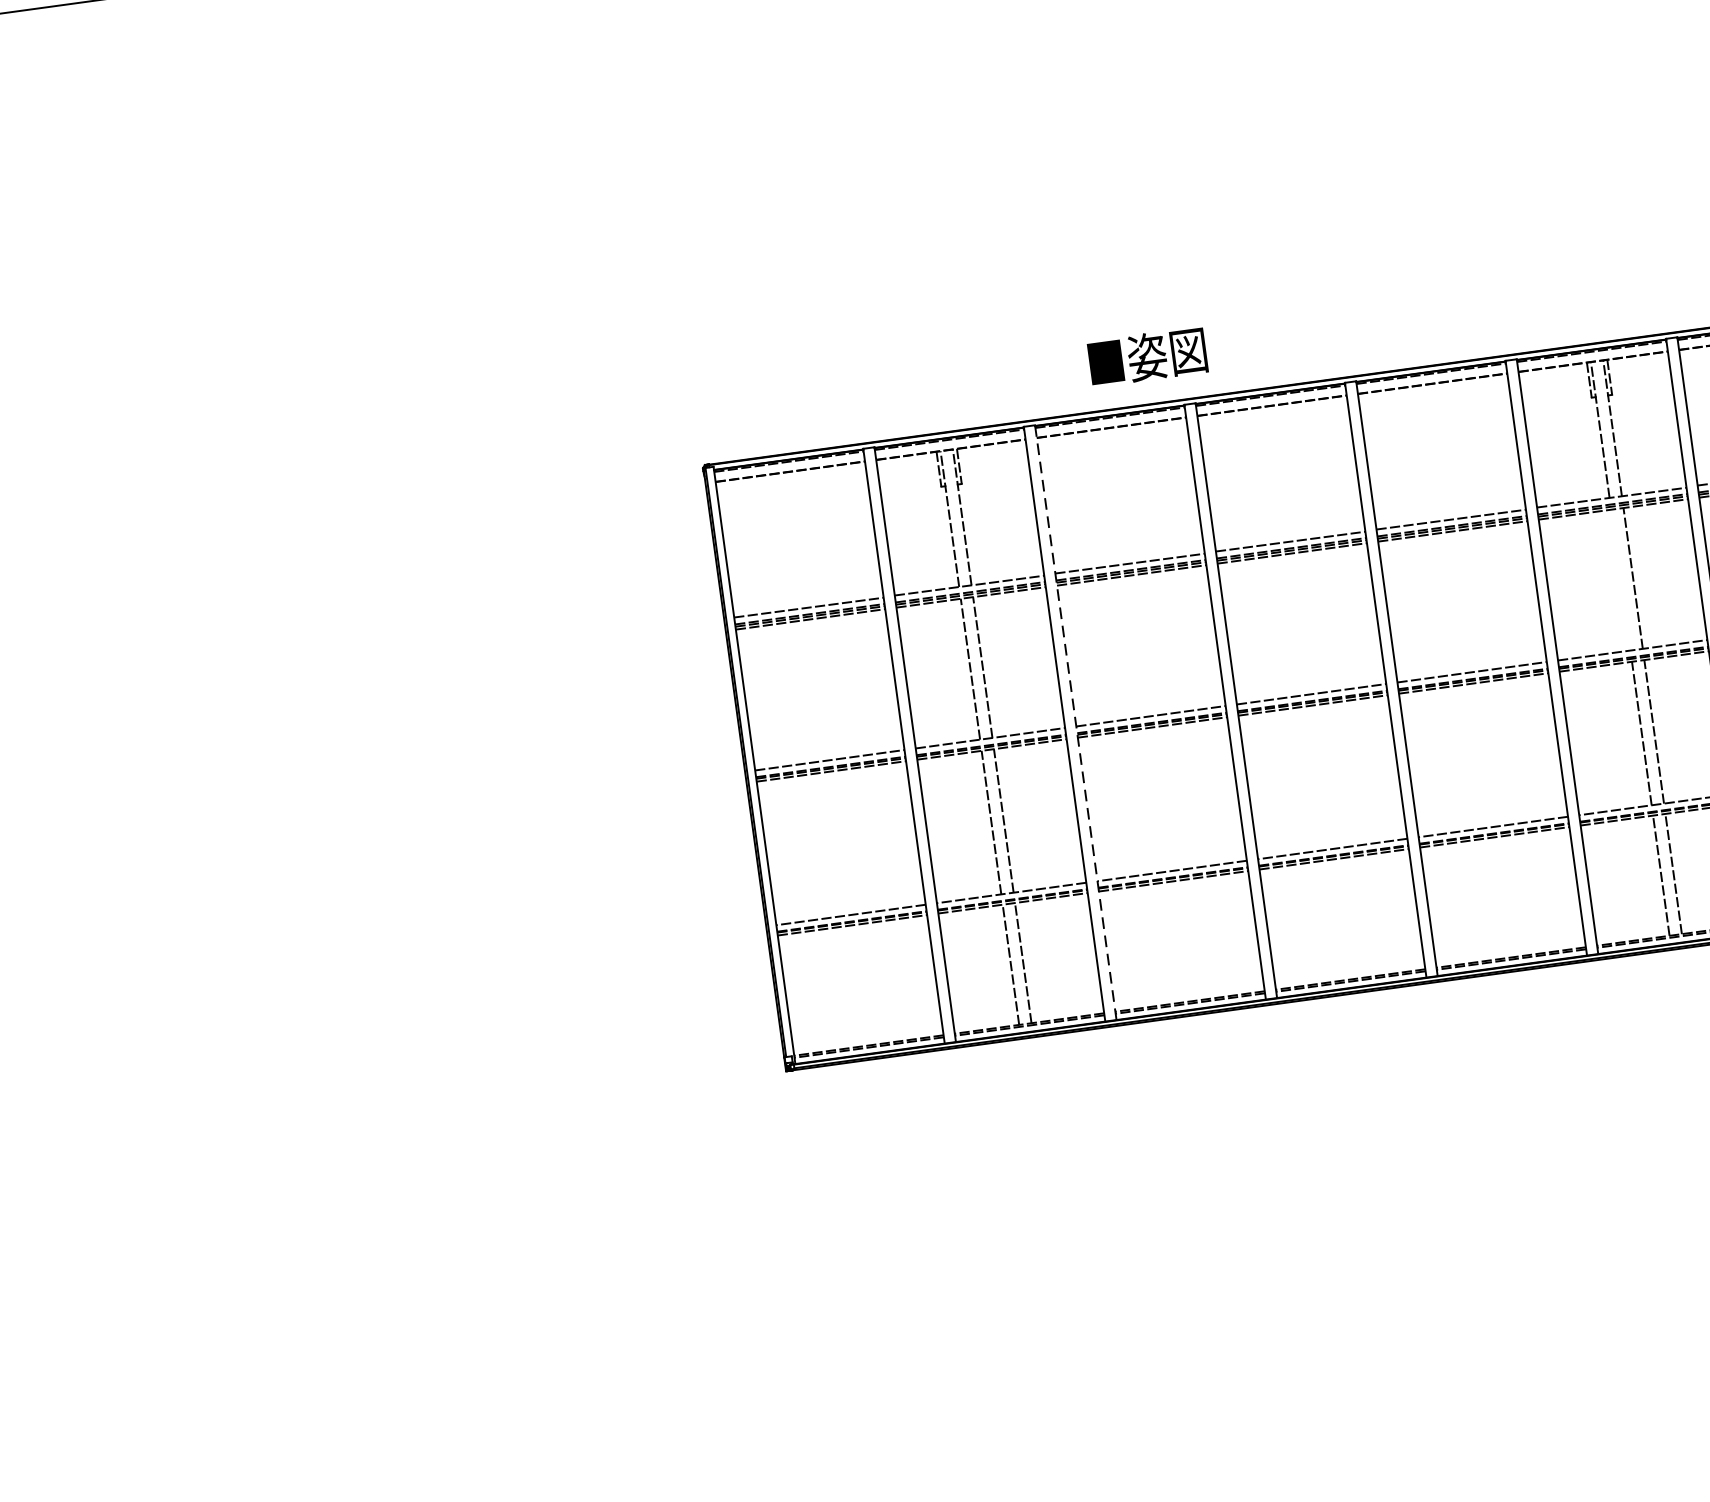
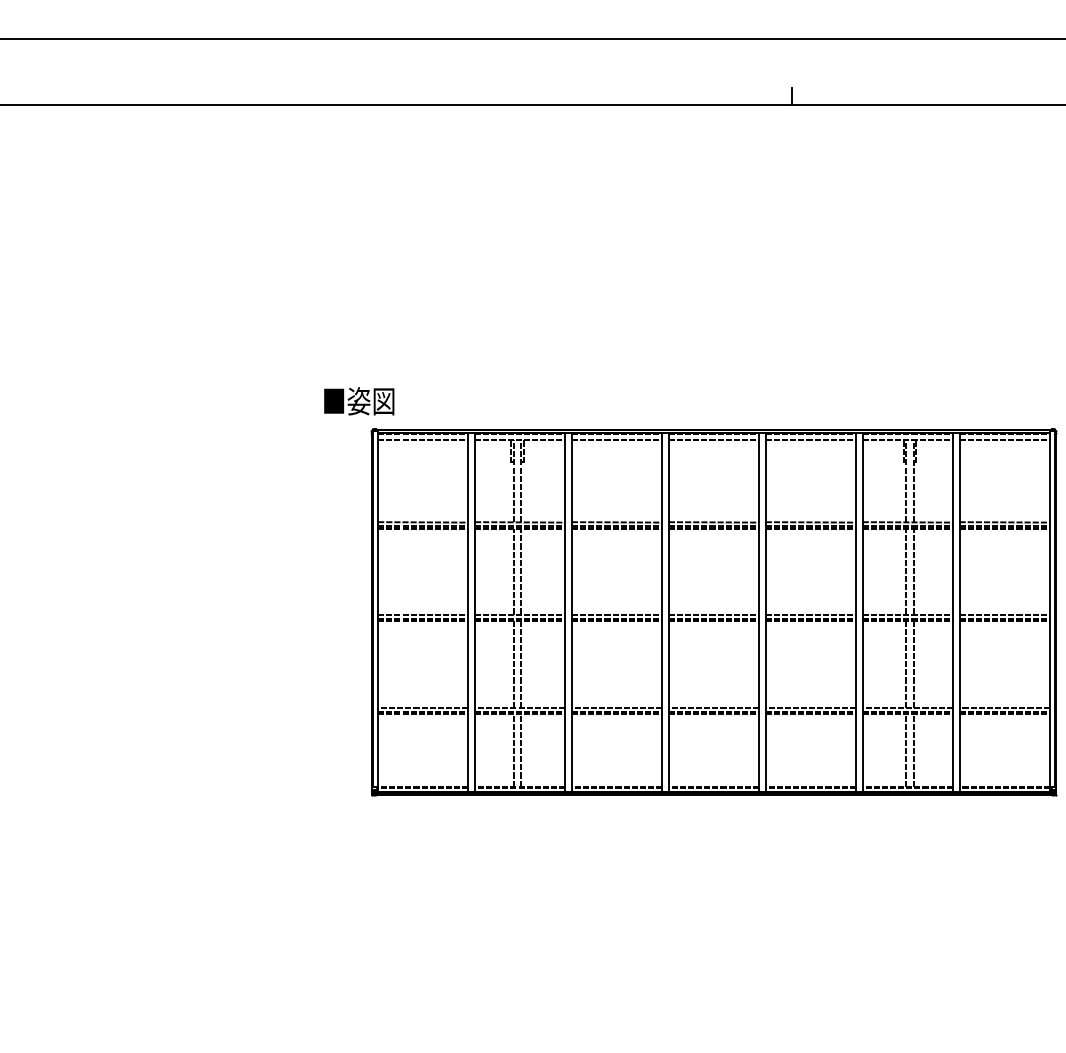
text: (1148, 357) -> (359, 401), moved
line: (1620, 579) -> (906, 571), added
line: (1074, 721) -> (571, 611), dashed -> solid

